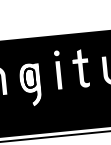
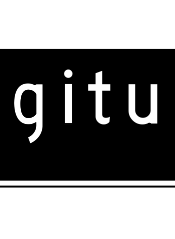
fill: (29, 77) -> (28, 103), added

